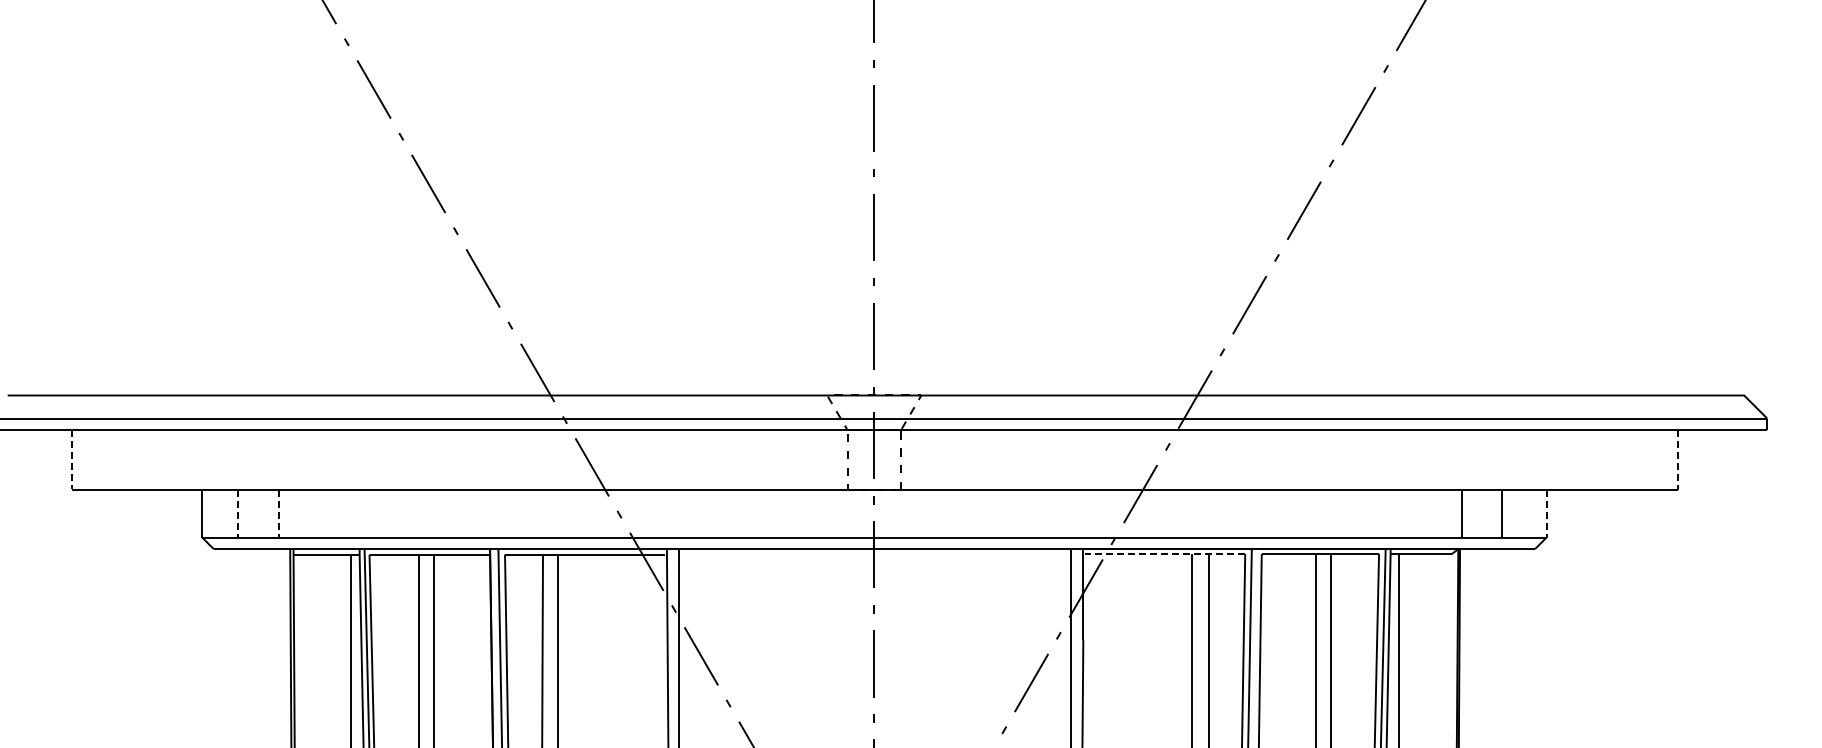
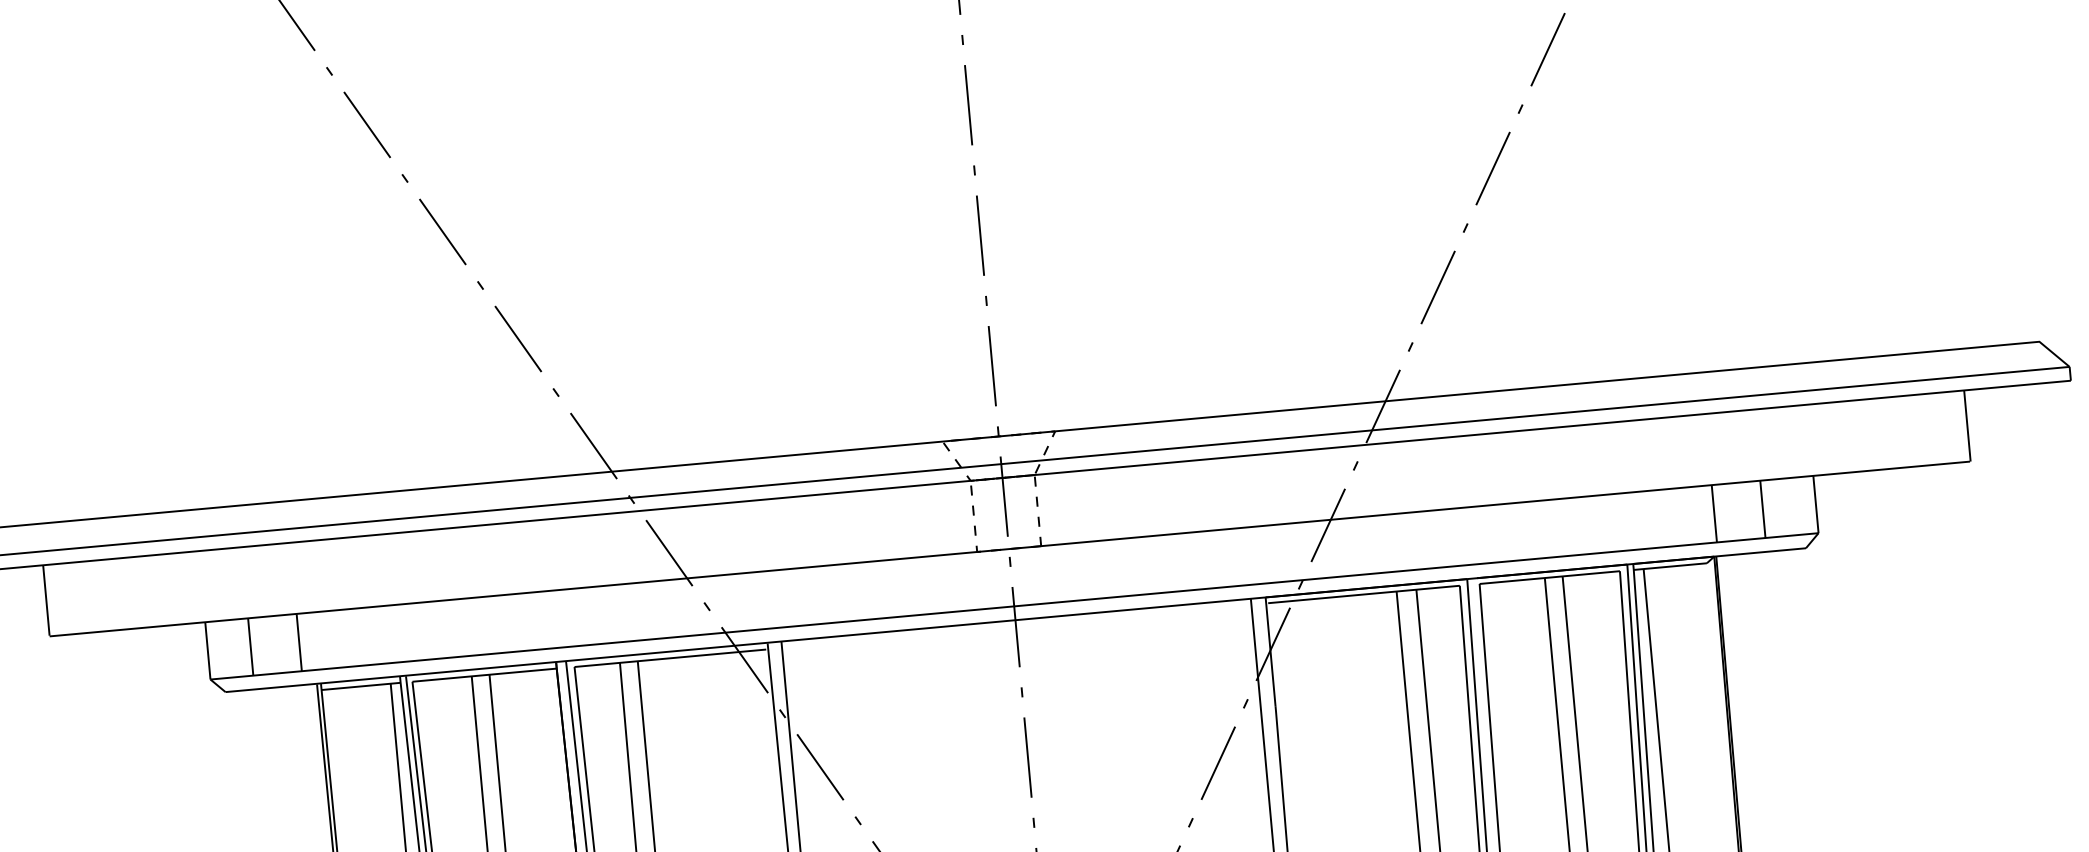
line: (1678, 459) -> (1967, 425), dashed -> solid
line: (72, 460) -> (46, 601), dashed -> solid
line: (238, 513) -> (251, 646), dashed -> solid
line: (278, 513) -> (299, 642), dashed -> solid
line: (1546, 513) -> (1815, 504), dashed -> solid
line: (1164, 554) -> (1363, 595), dashed -> solid

